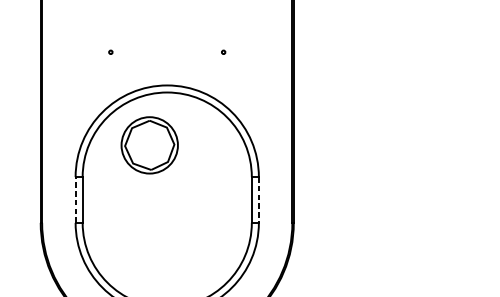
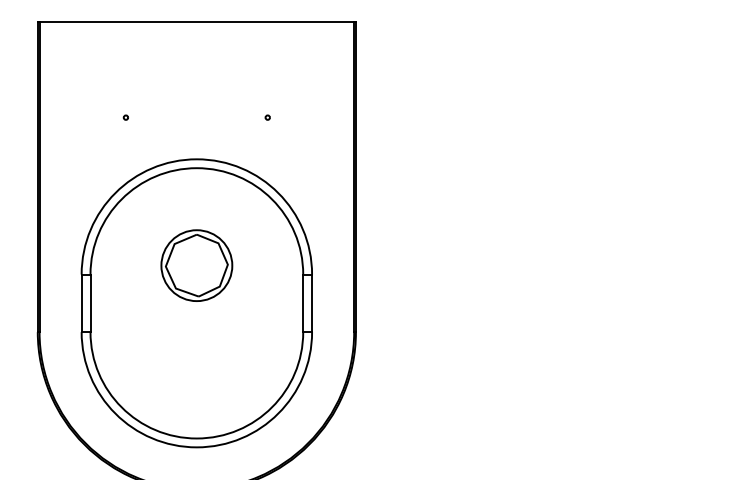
part: (149, 145) -> (196, 265), moved
line: (75, 200) -> (81, 303), dashed -> solid
line: (259, 200) -> (312, 303), dashed -> solid

